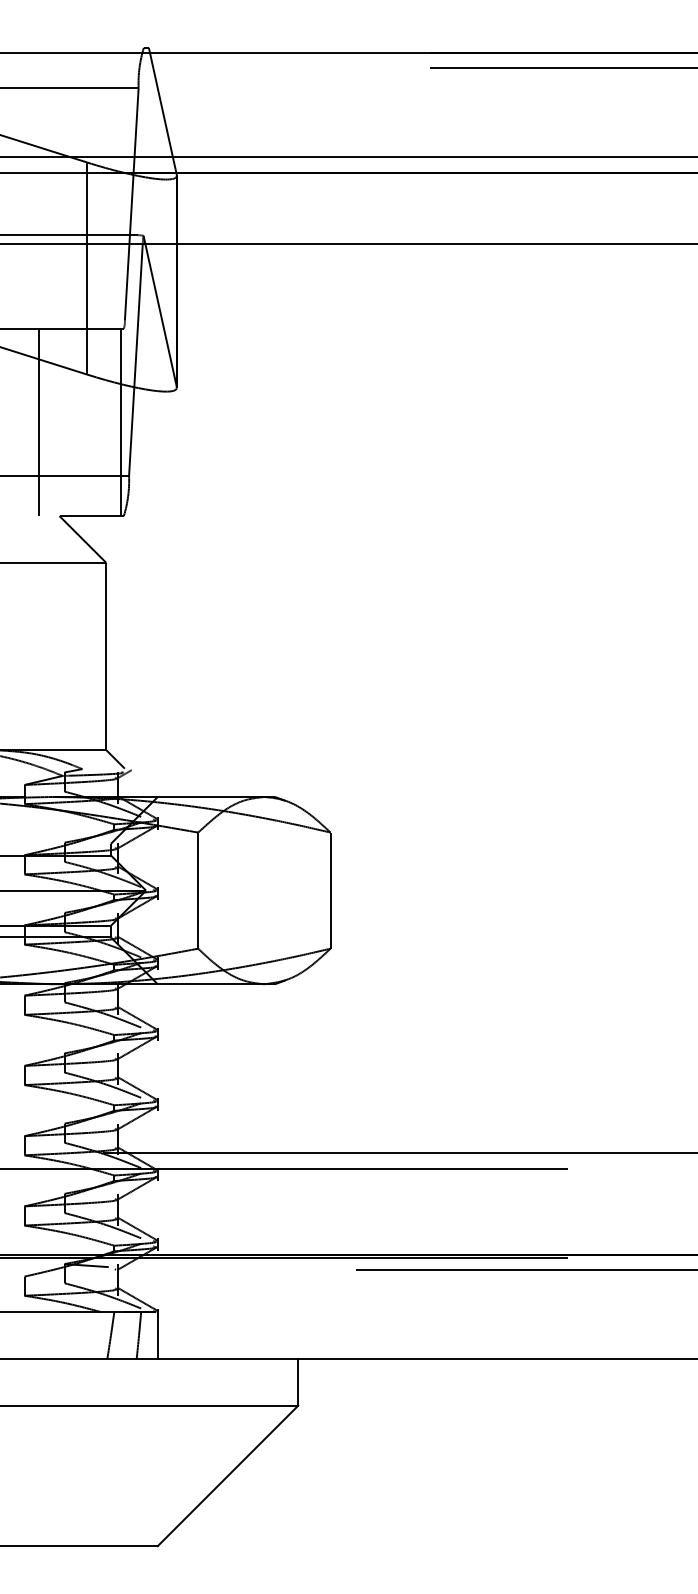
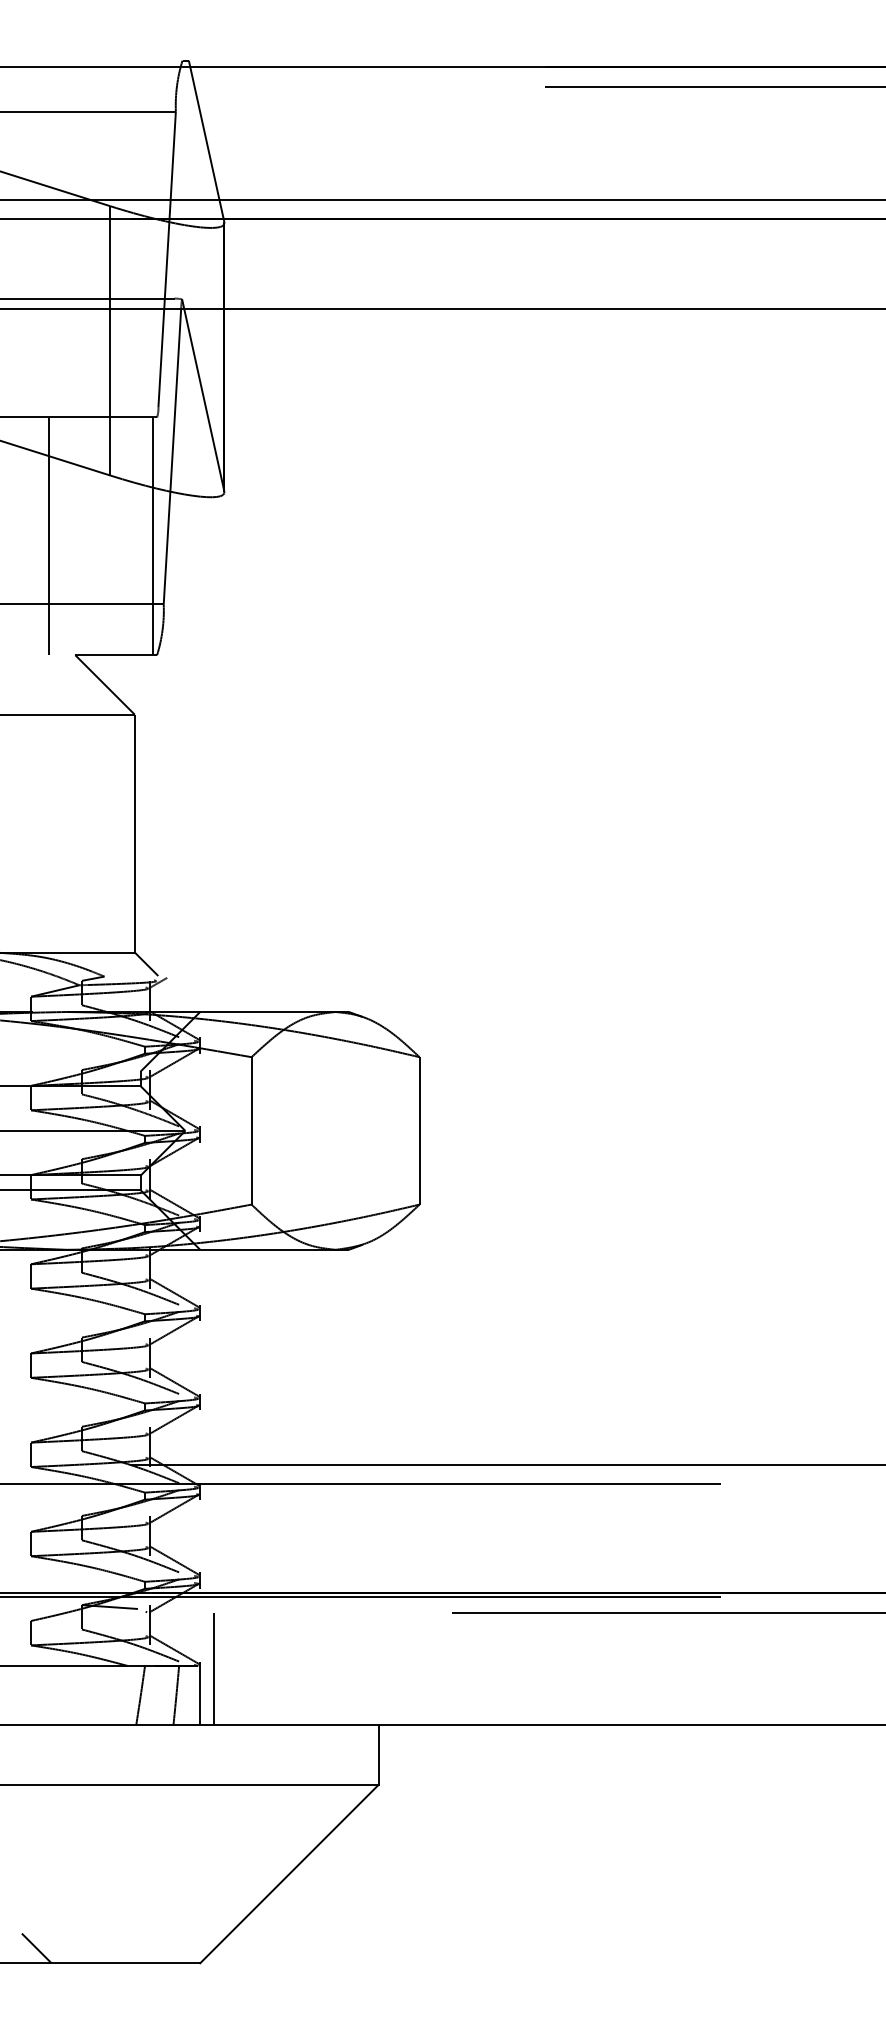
line: (169, 1313) -> (214, 1668), added
line: (28, 1534) -> (36, 1948), added

